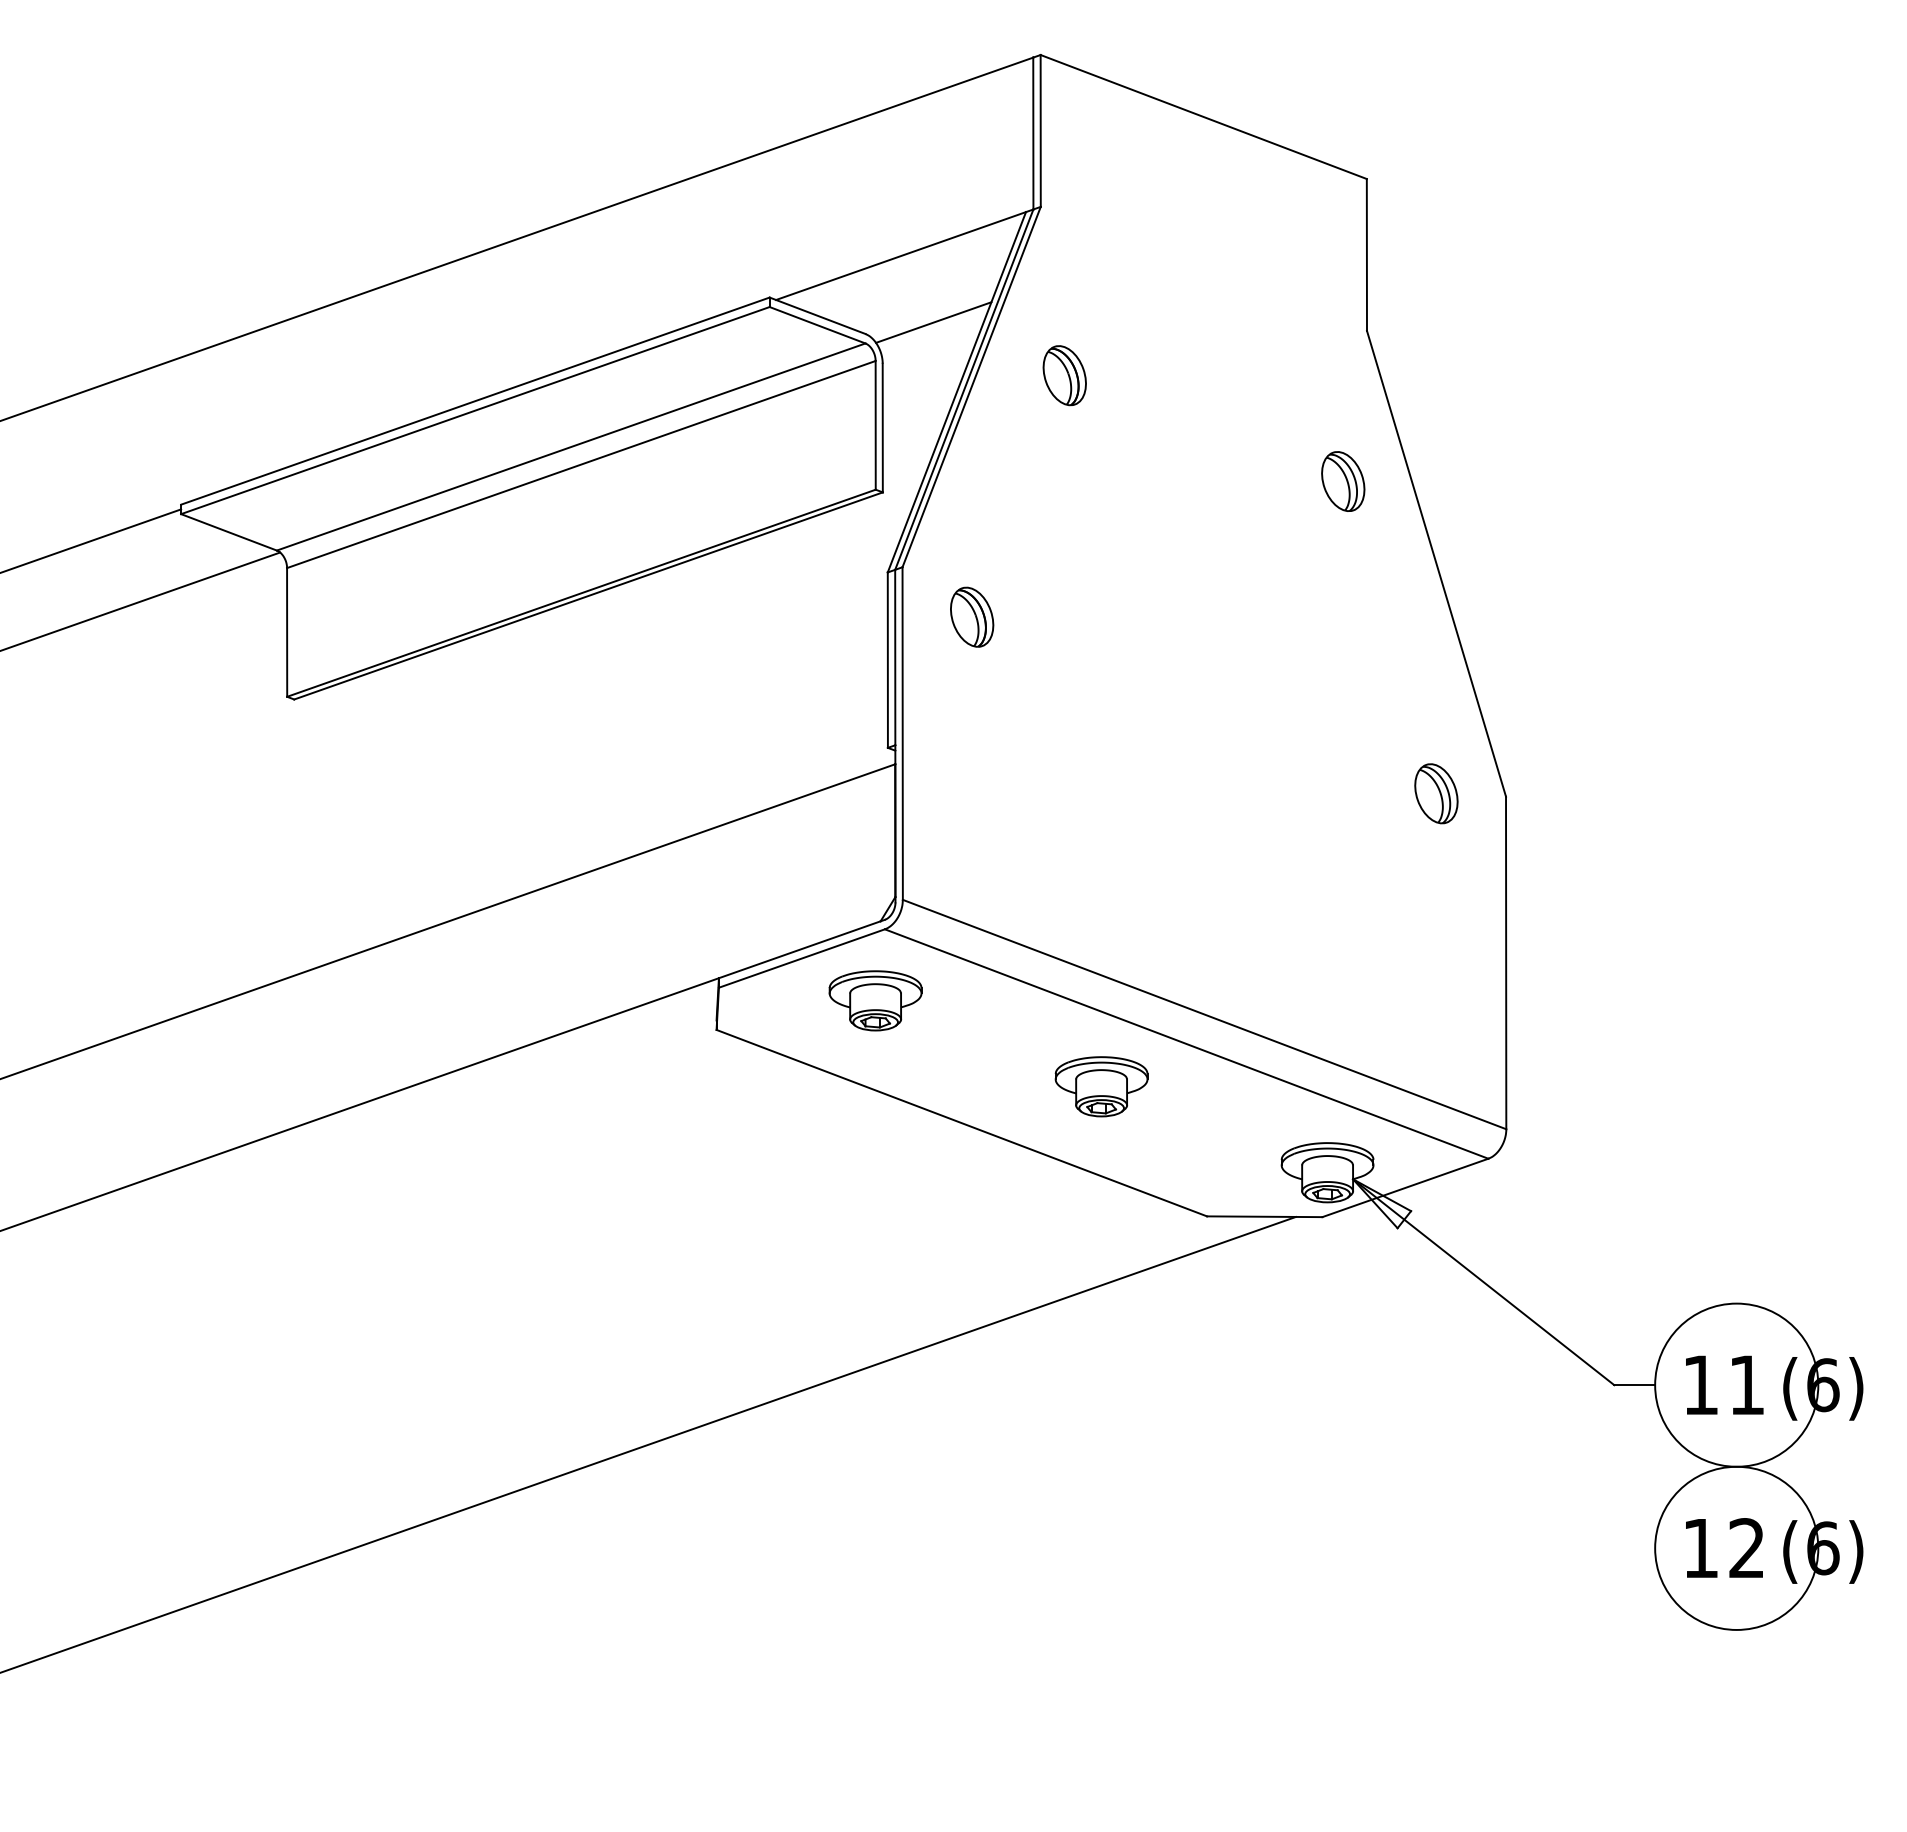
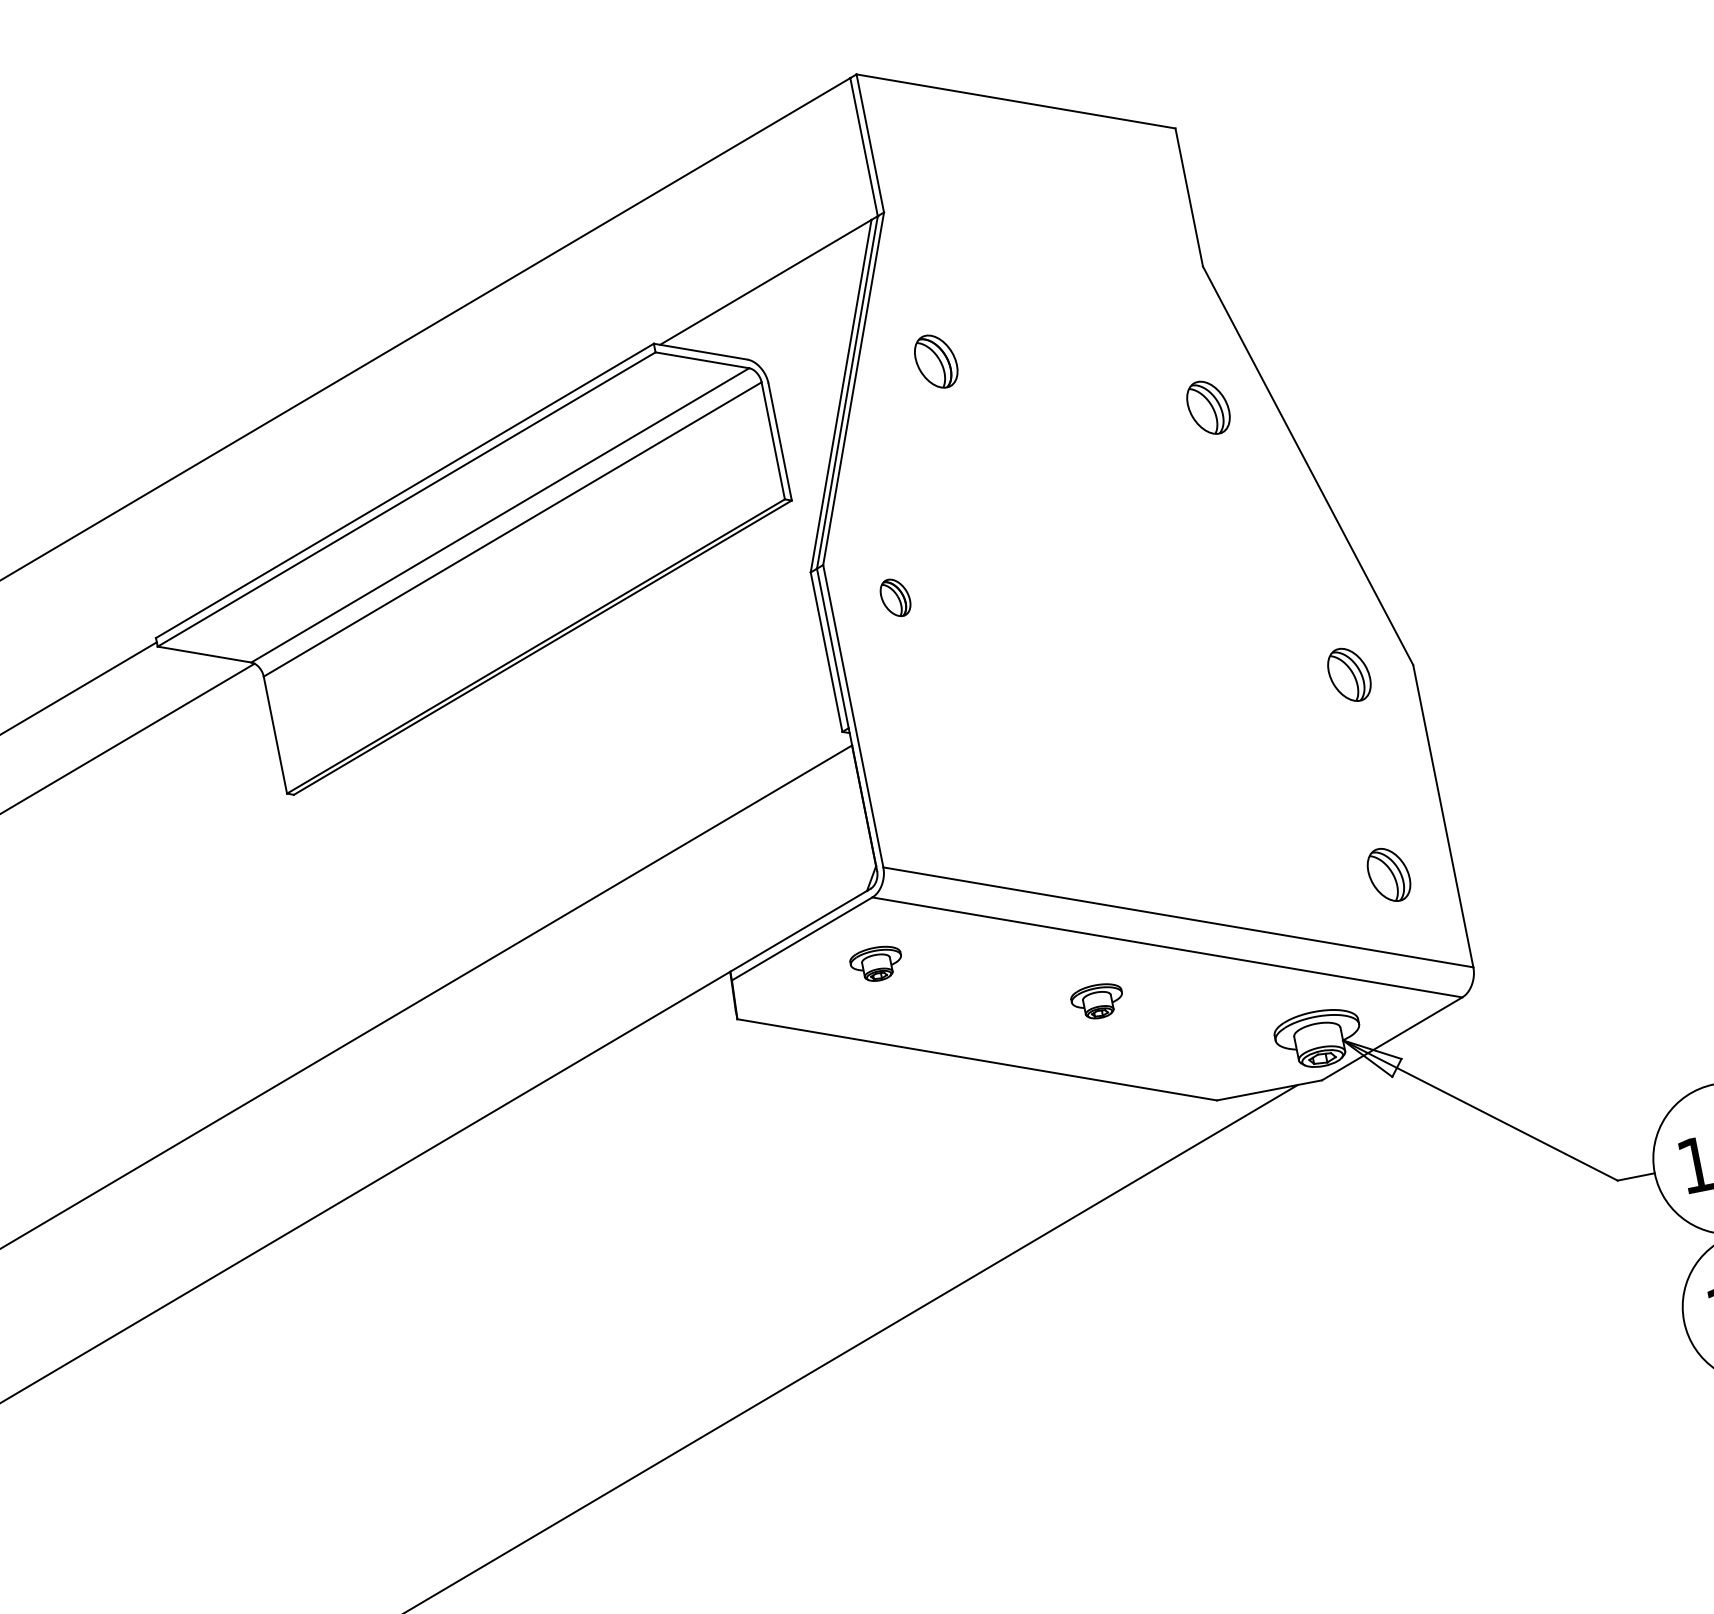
line: (933, 322) -> (807, 336), removed
part: (972, 616) -> (895, 597), size x0.7
part: (875, 1000) -> (876, 963), size x0.6
part: (1436, 1013) -> (1389, 874), added
part: (1101, 1086) -> (1097, 1001), size x0.6

